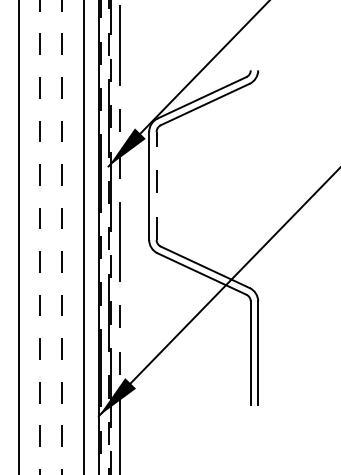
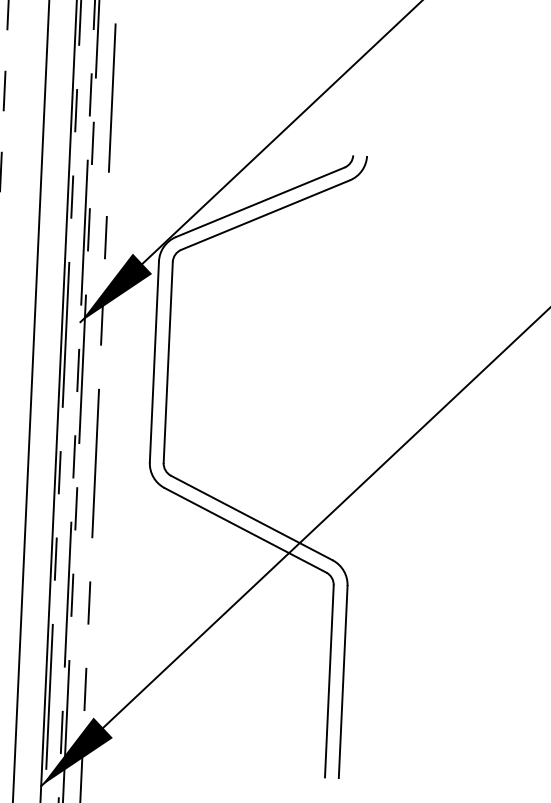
line: (156, 185) -> (168, 361), dashed -> solid

